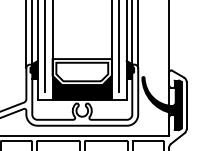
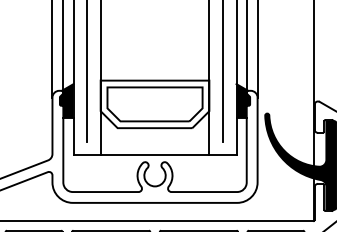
fill: (81, 87) -> (153, 132), removed

